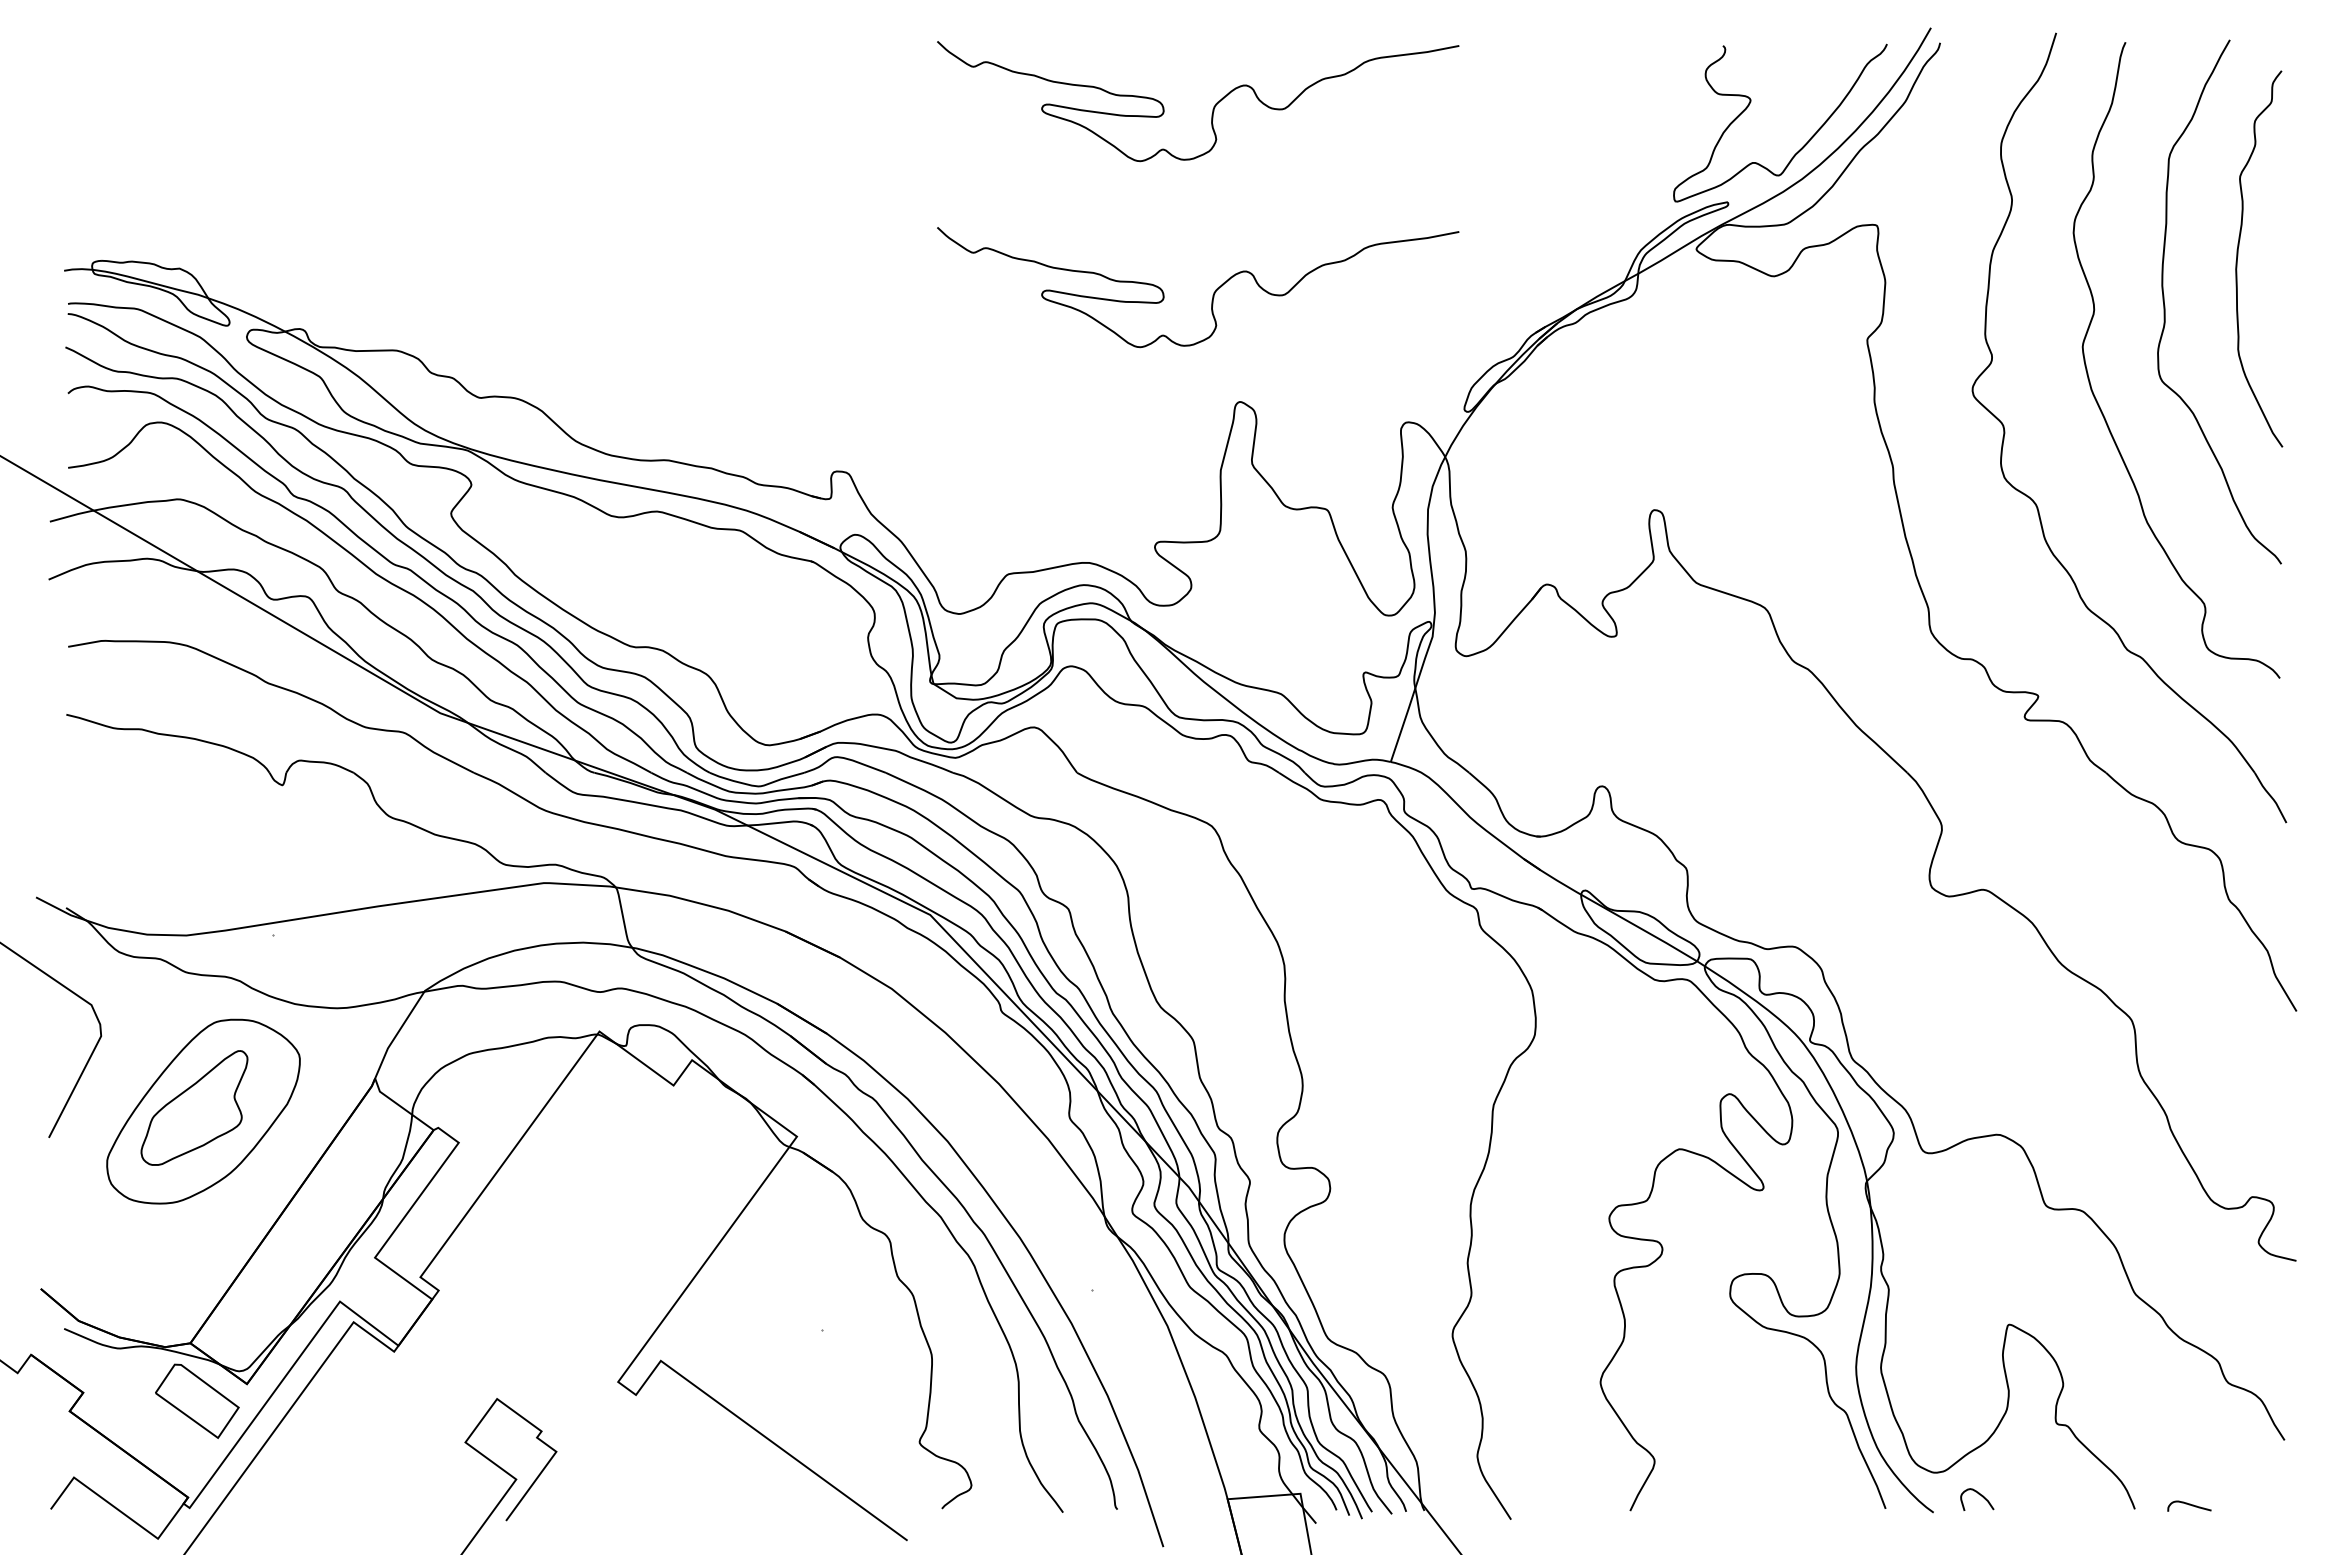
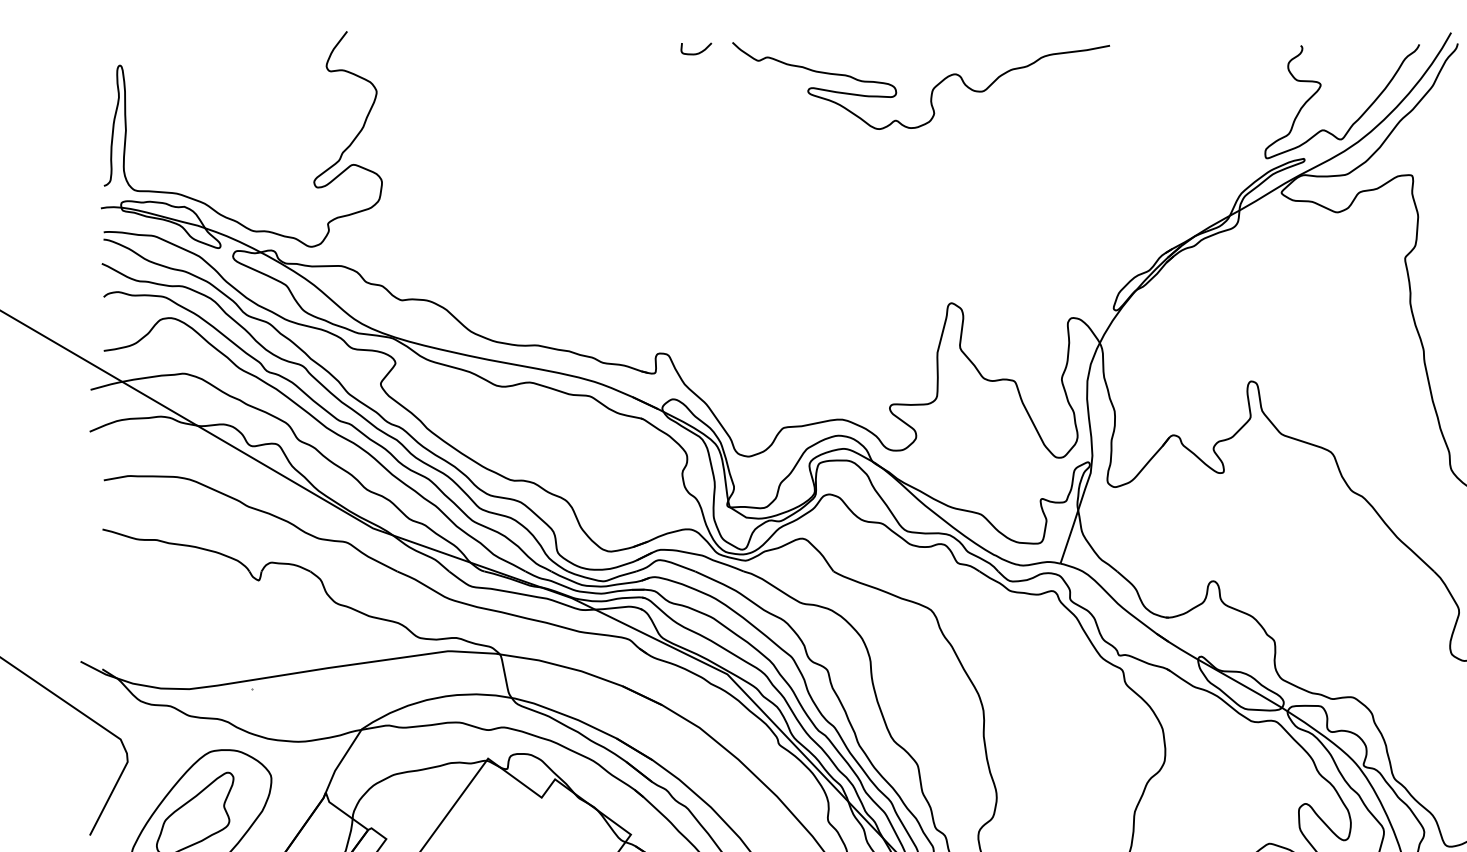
curve: (886, 56) -> (695, 53), added
curve: (208, 263) -> (205, 203), added
curve: (1213, 292) -> (932, 224), removed

